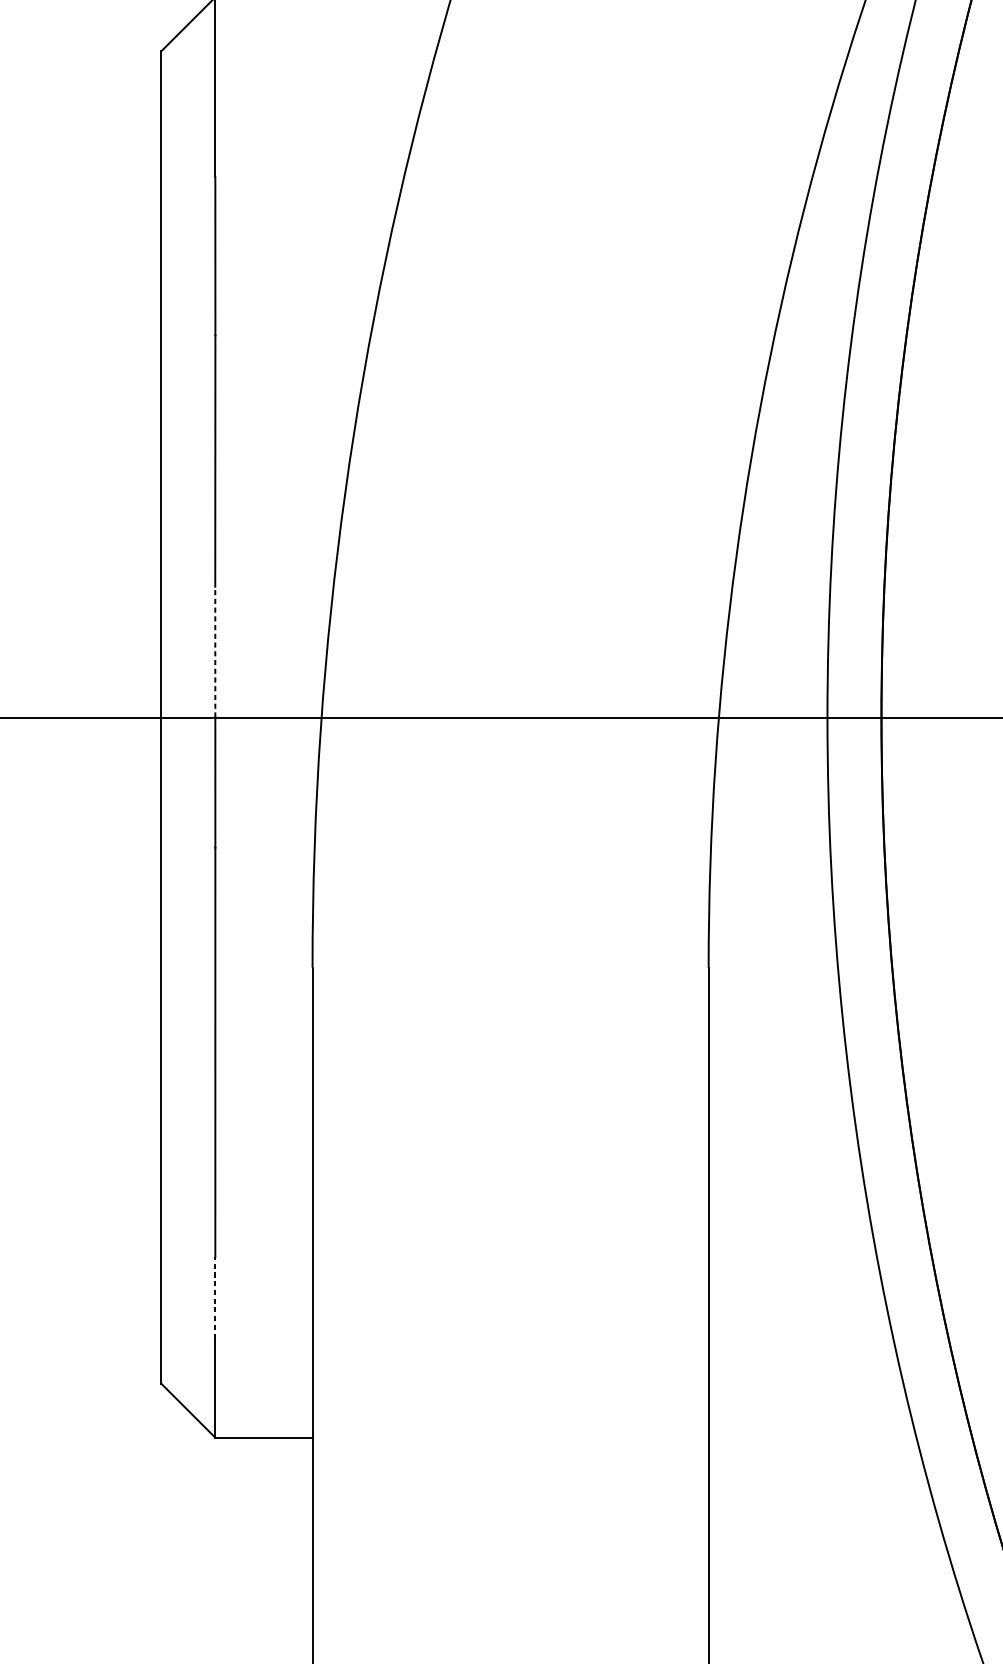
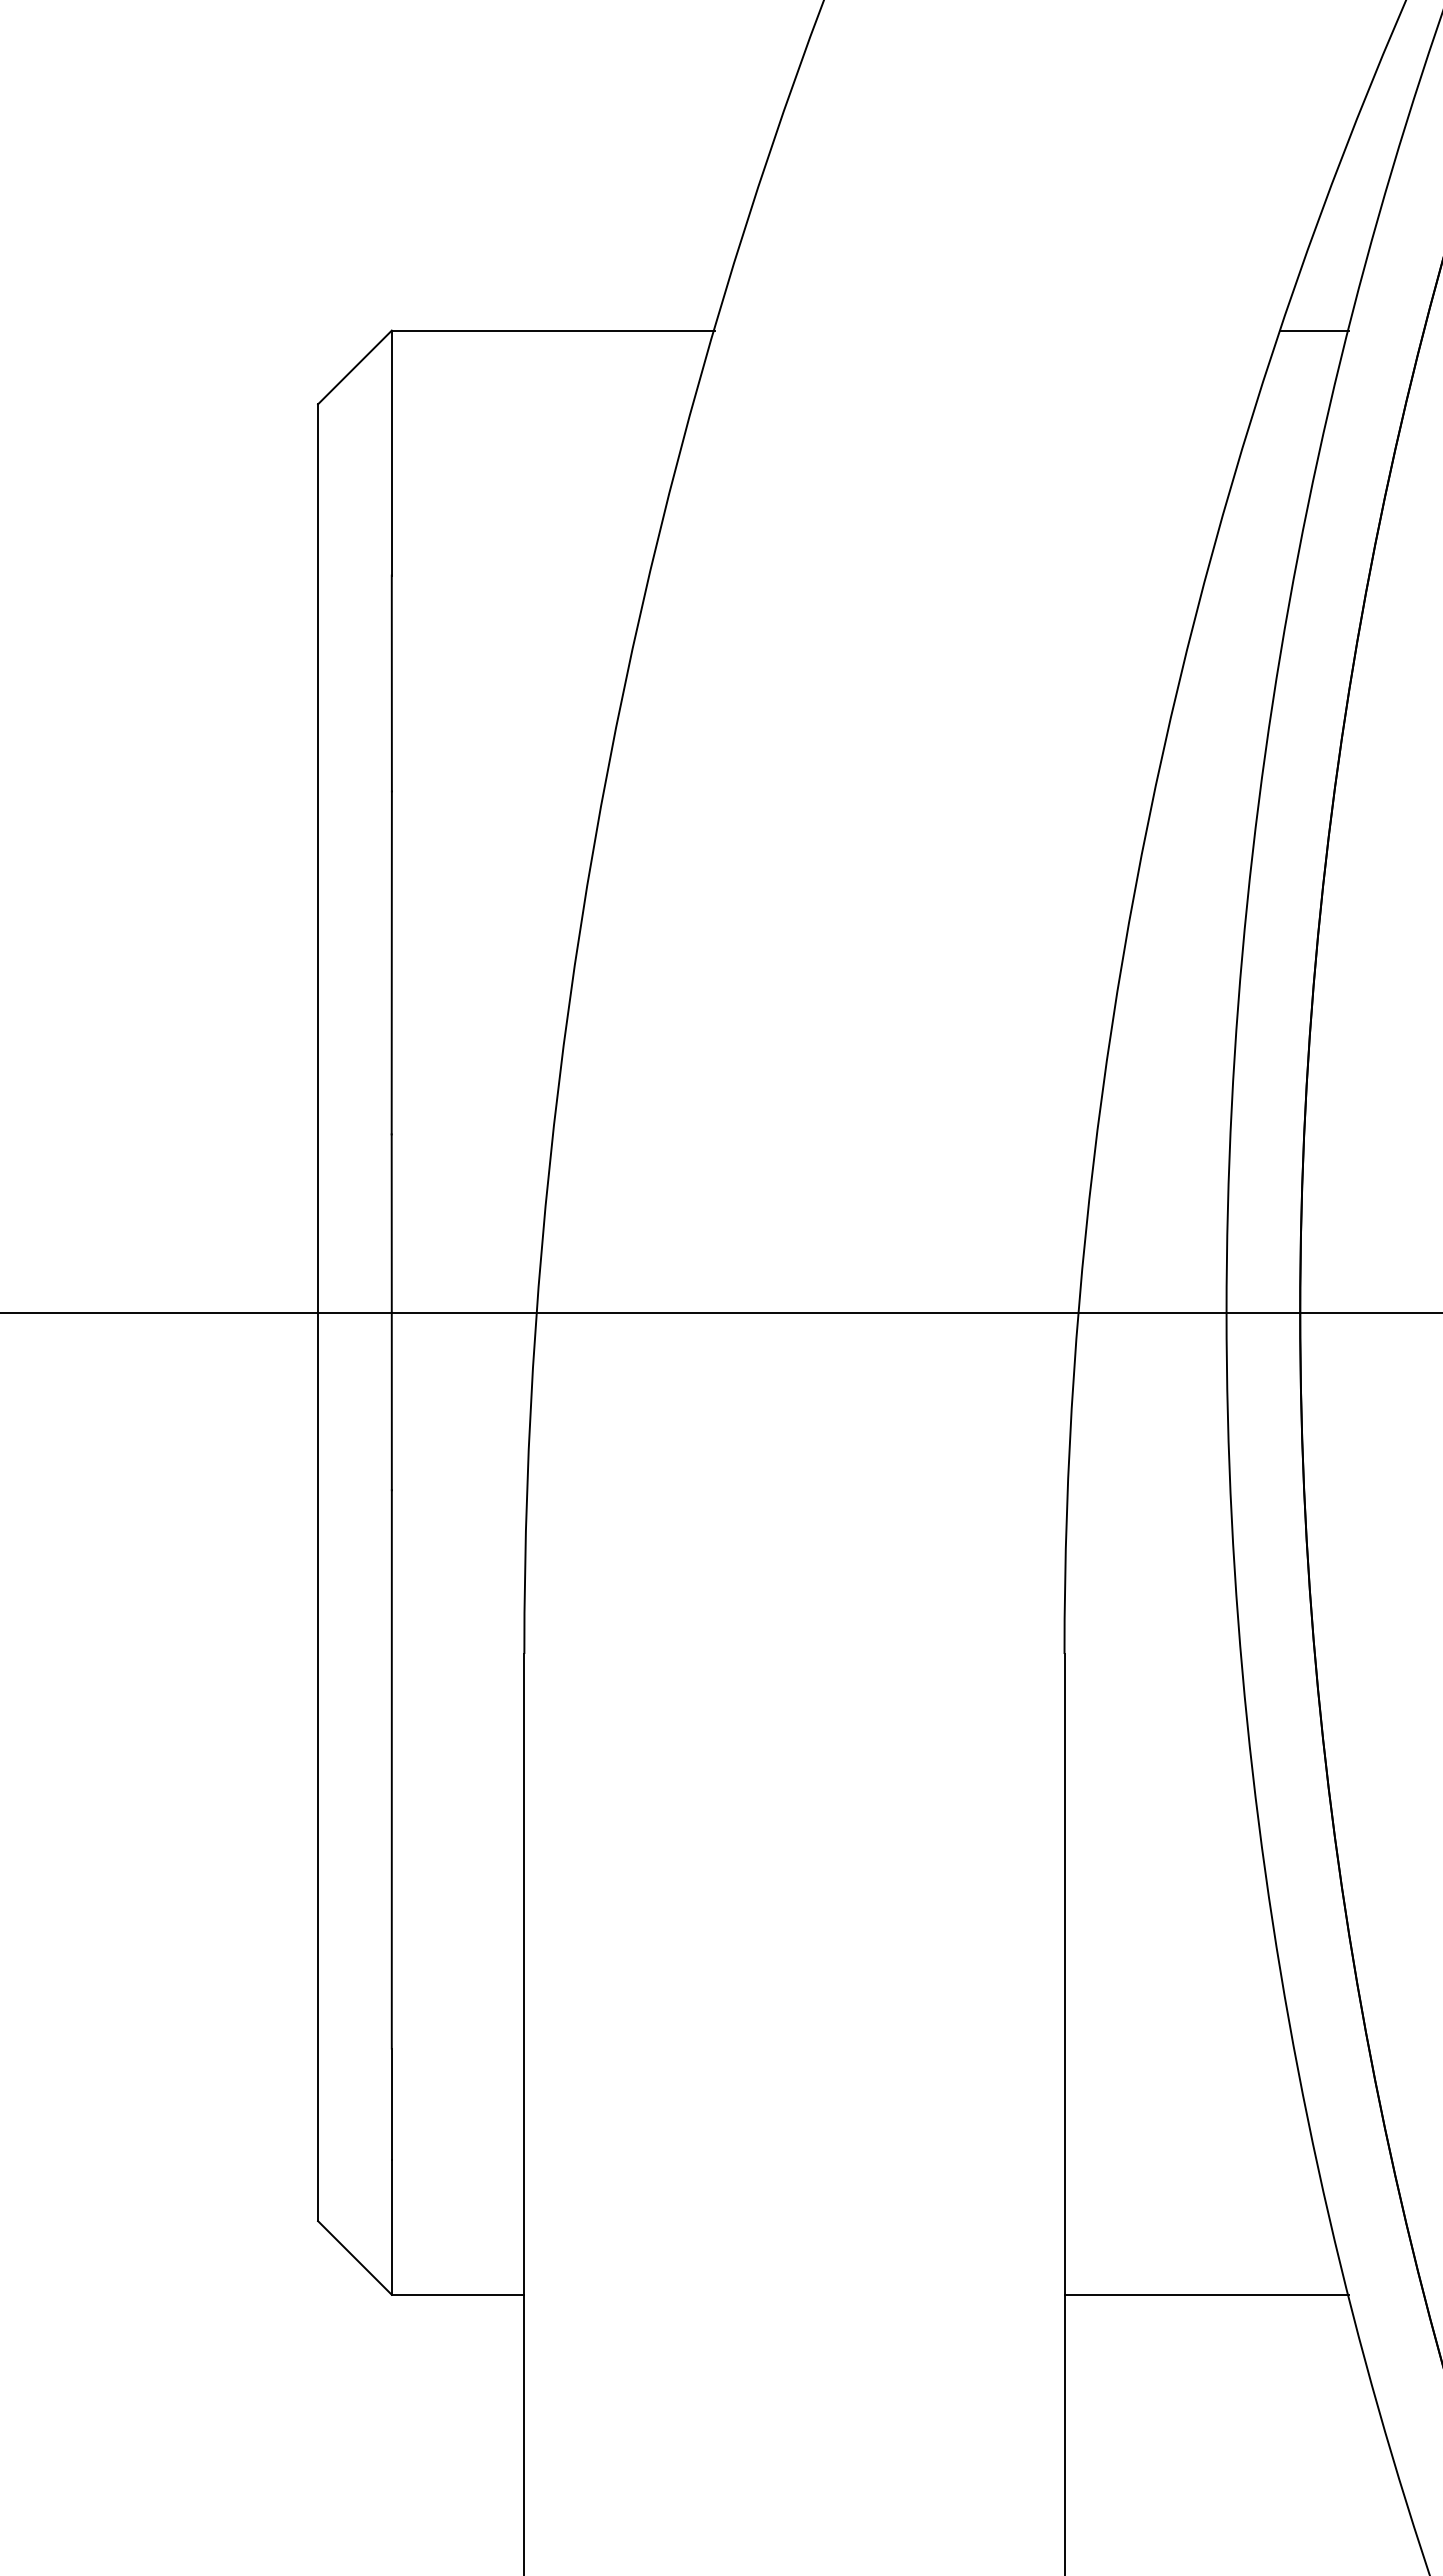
line: (215, 652) -> (391, 1223), dashed -> solid
line: (215, 1298) -> (391, 2104), dashed -> solid
line: (812, 1437) -> (1206, 2294), added

